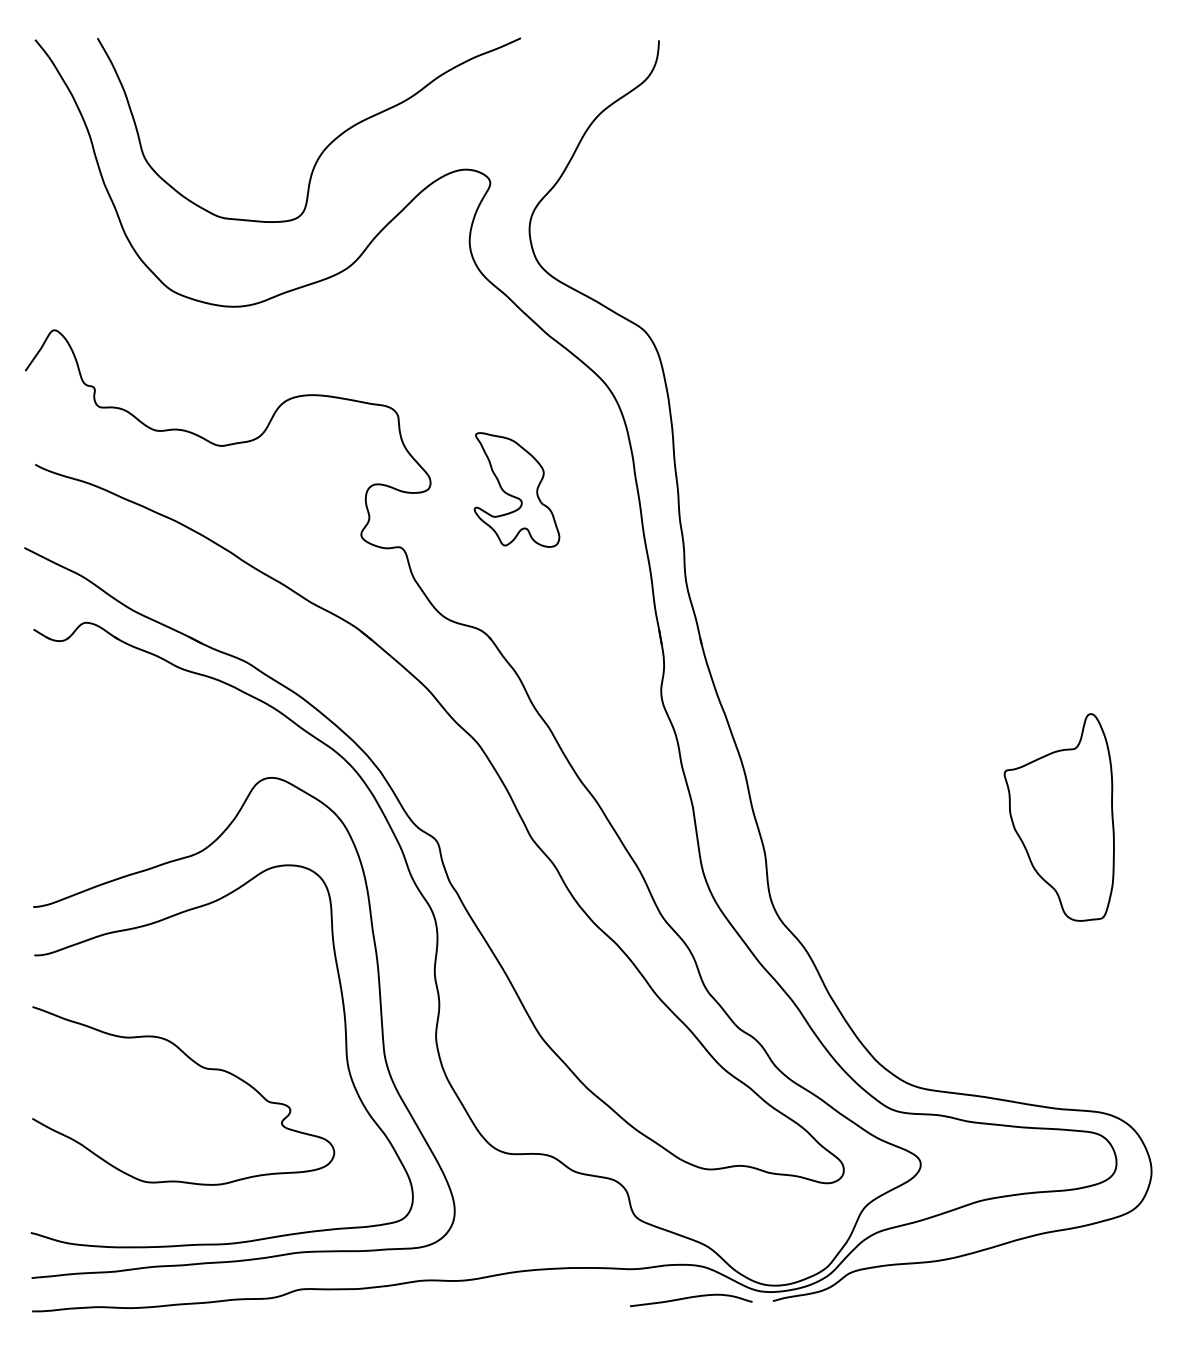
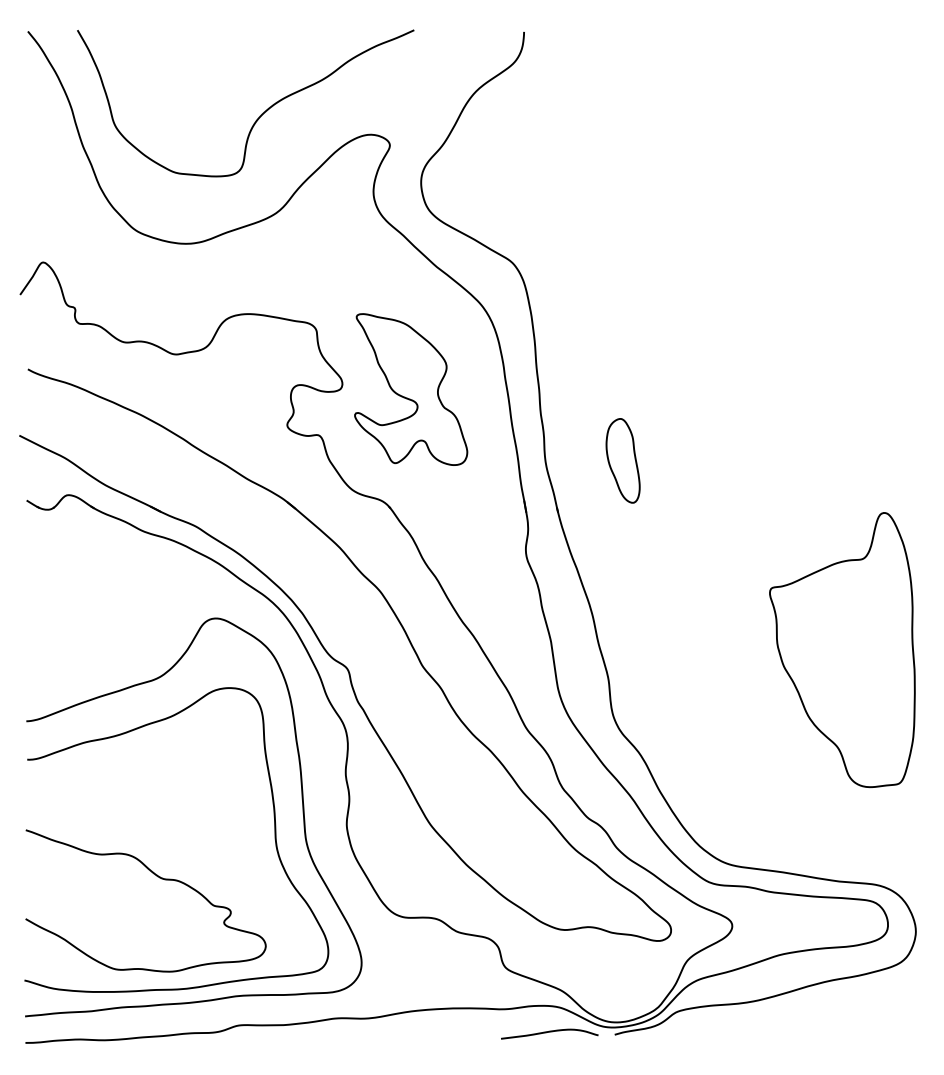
part: (516, 489) -> (410, 389), size x1.67
part: (783, 579) -> (623, 460), added
part: (1059, 817) -> (842, 650), size x1.67
curve: (197, 1065) -> (157, 876), moved

